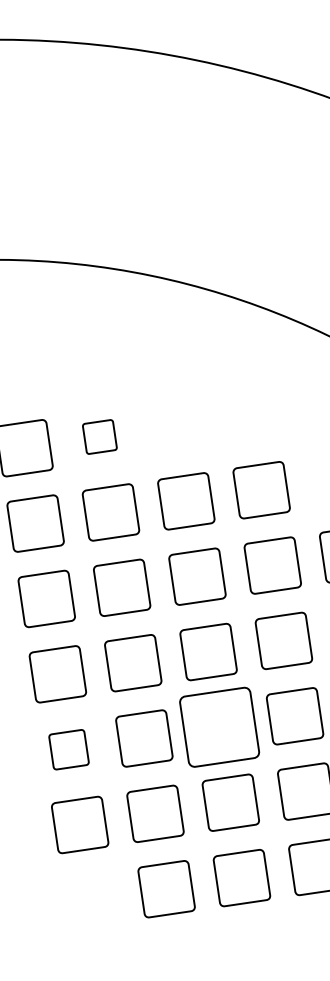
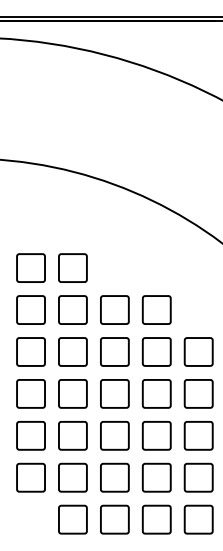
part: (98, 436) -> (72, 267), size x1.67
part: (218, 726) -> (114, 435), size x0.71
part: (68, 749) -> (30, 435), size x1.43

